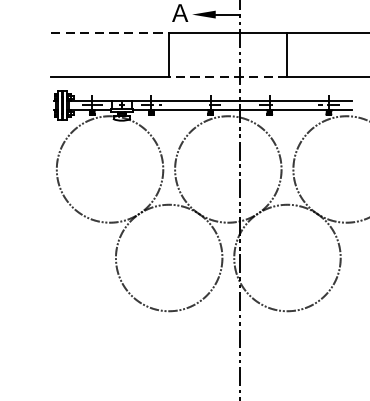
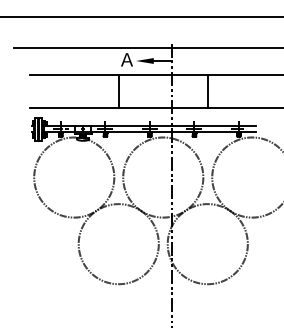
line: (110, 32) -> (74, 74), dashed -> solid
line: (228, 77) -> (163, 108), dashed -> solid

